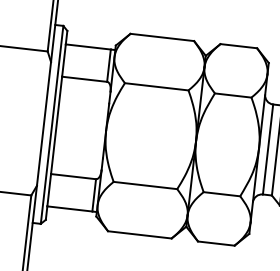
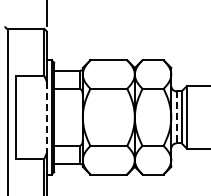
line: (43, 124) -> (46, 117), solid -> dashed
line: (268, 149) -> (176, 117), solid -> dashed

